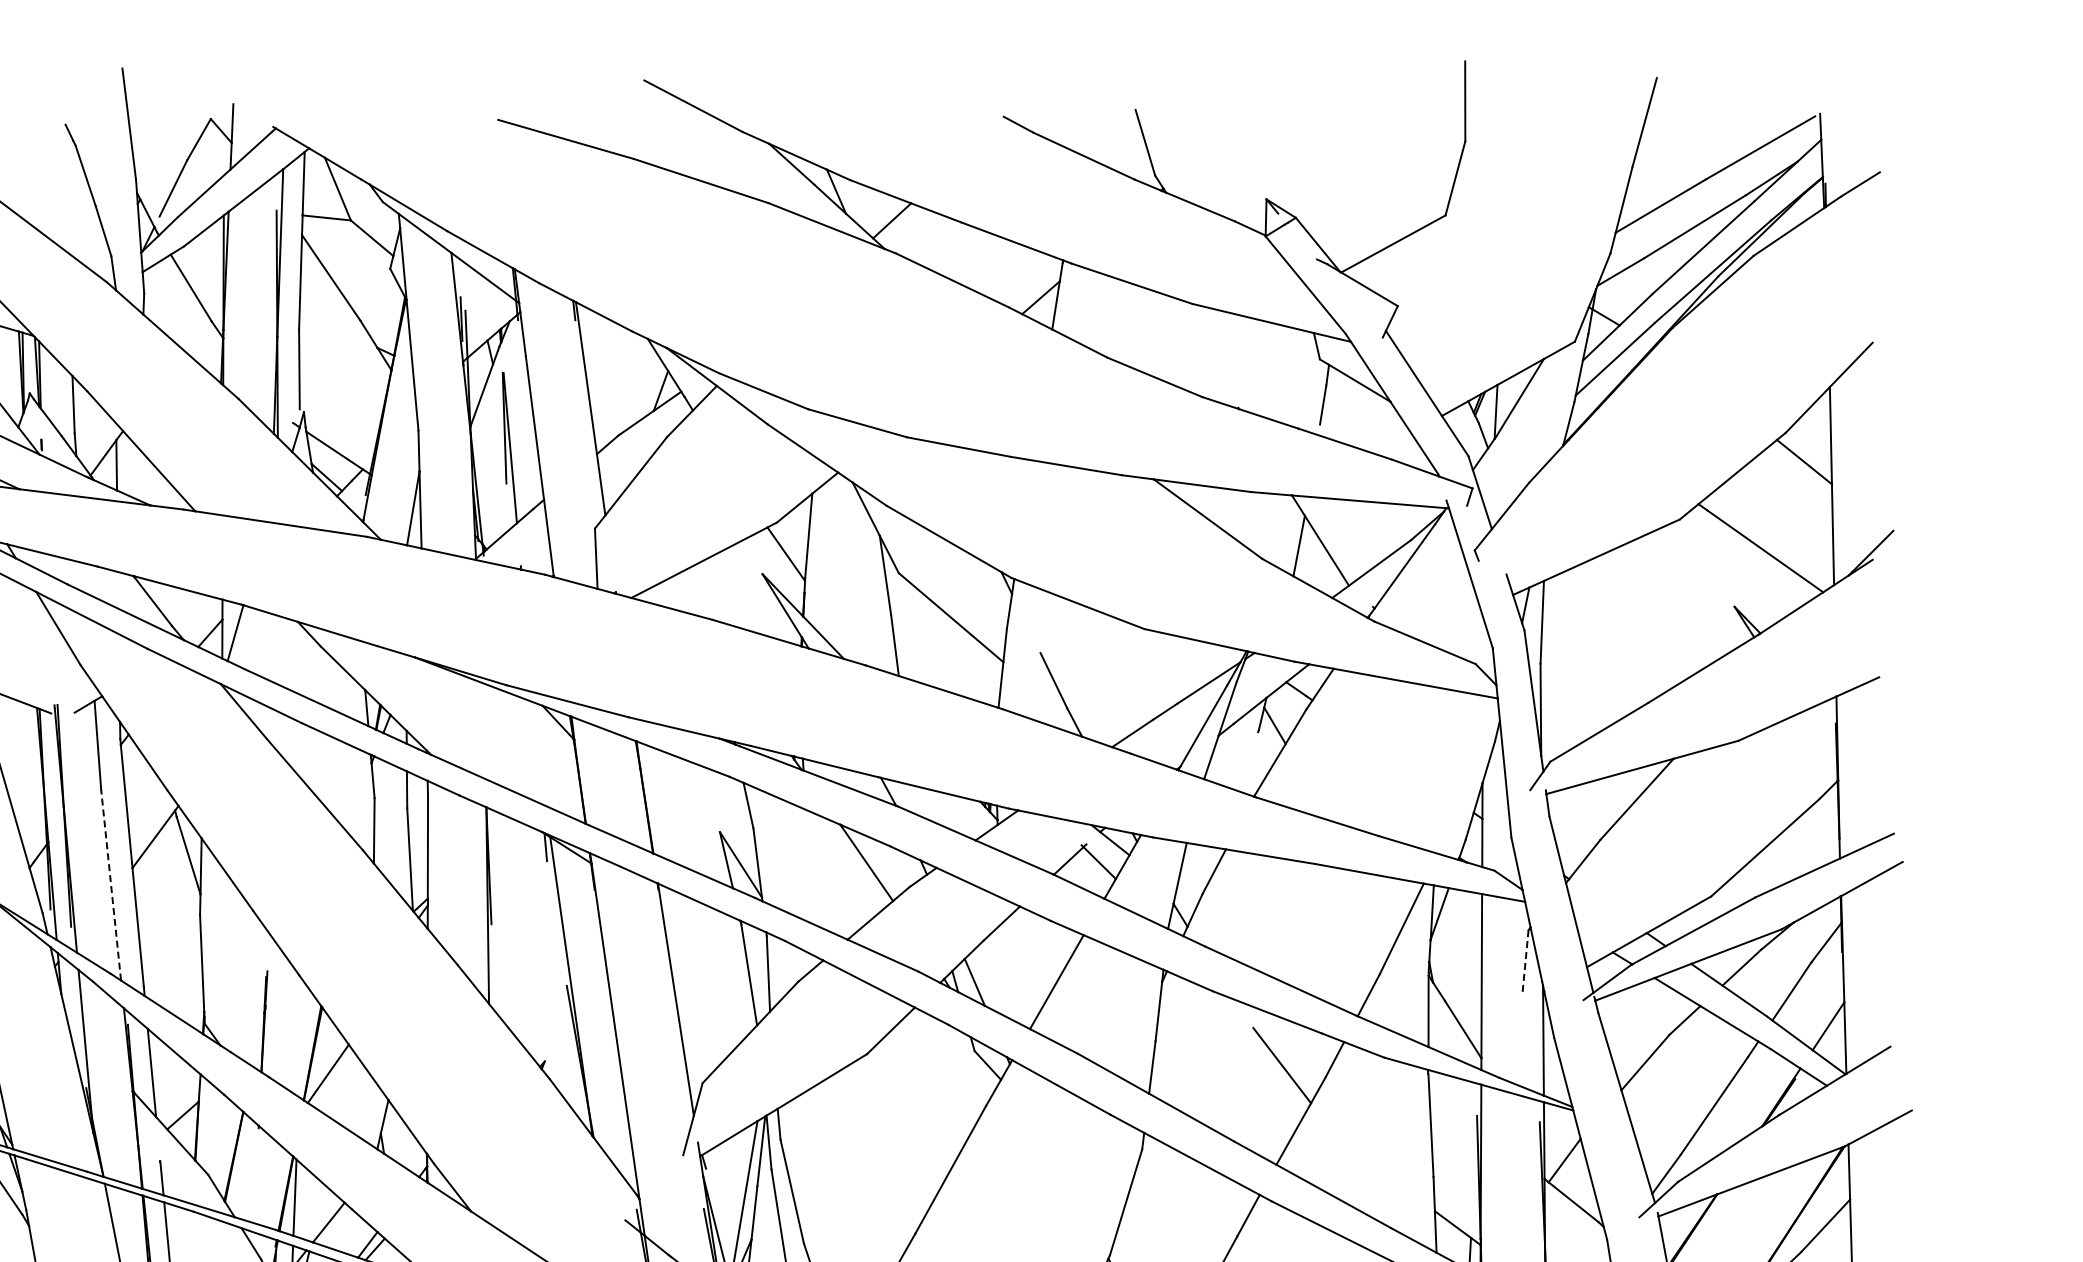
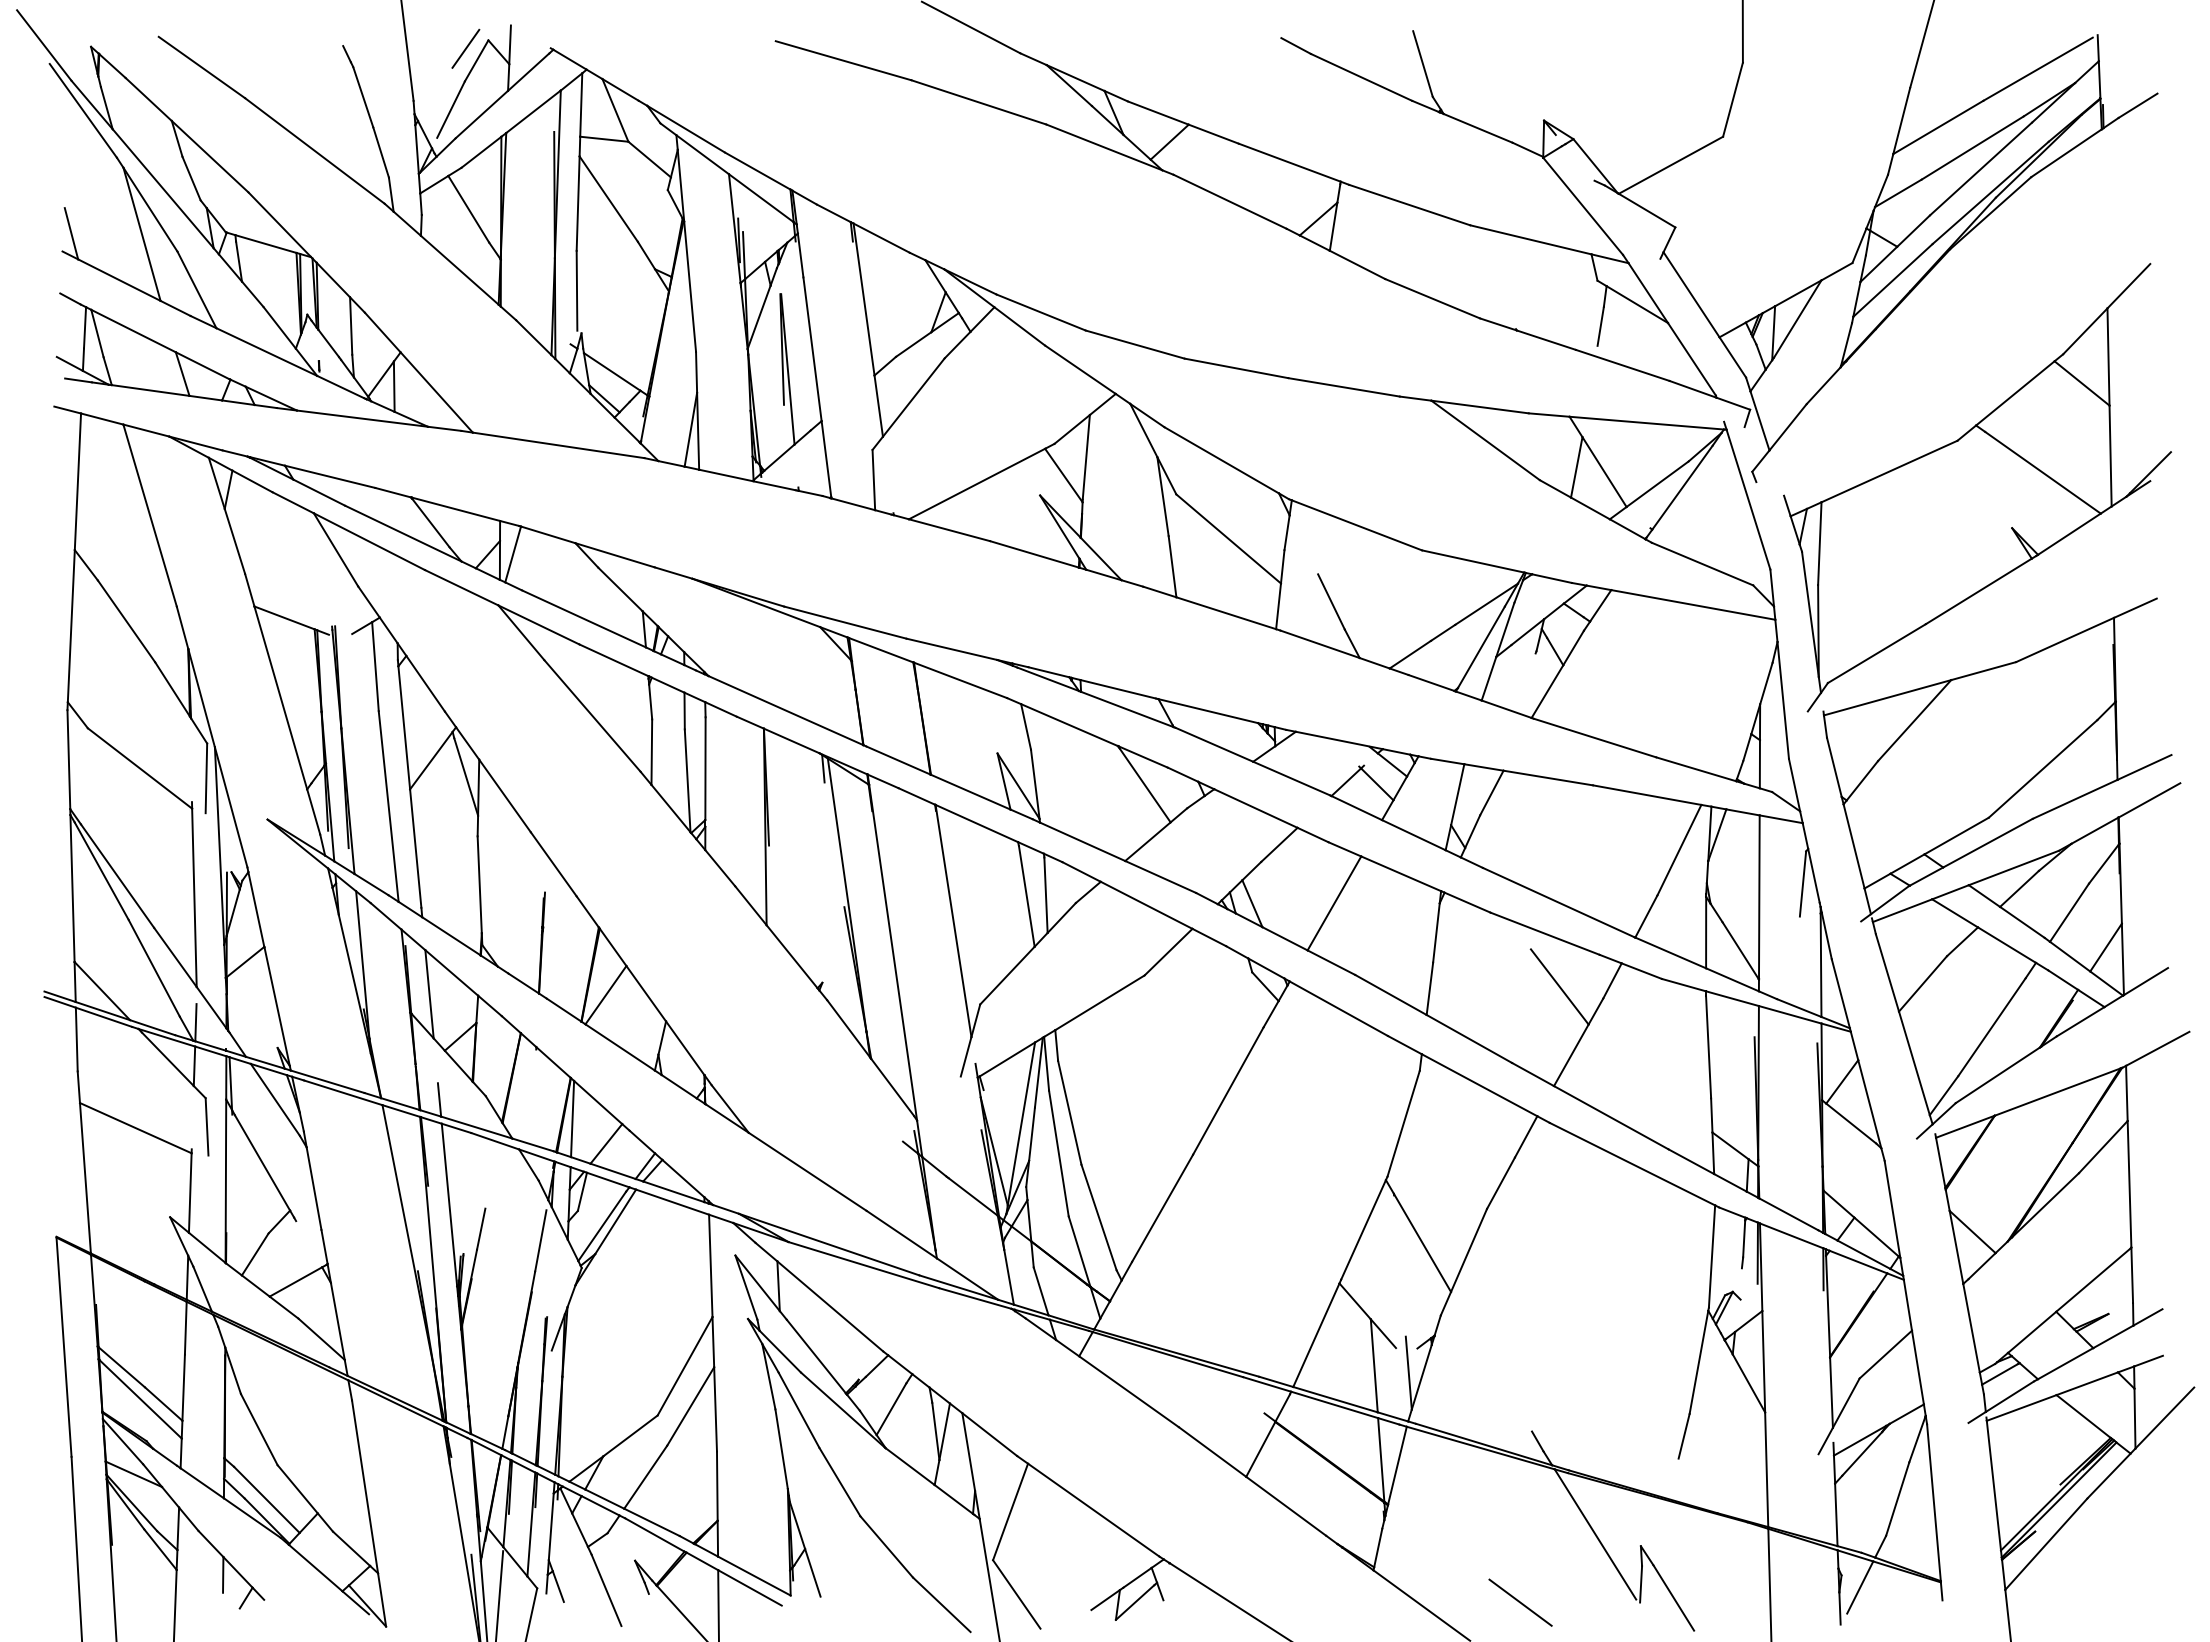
line: (187, 127) -> (465, 48), added
line: (110, 885) -> (388, 806), dashed -> solid
line: (1525, 963) -> (1803, 884), dashed -> solid

